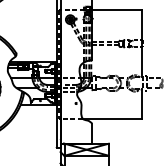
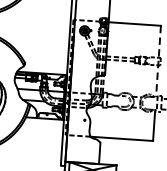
line: (141, 43) -> (158, 61), solid -> dashed

